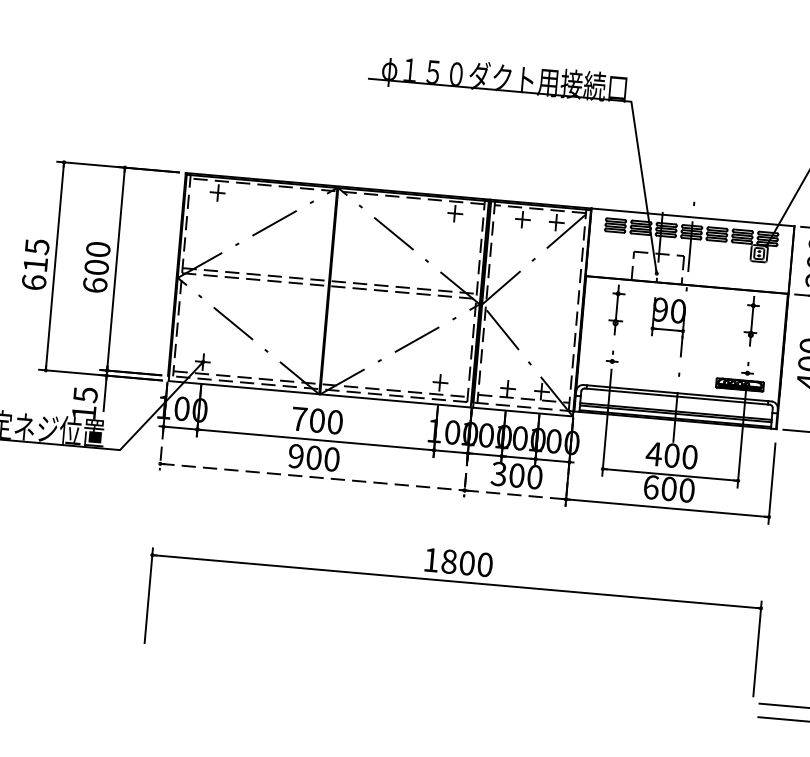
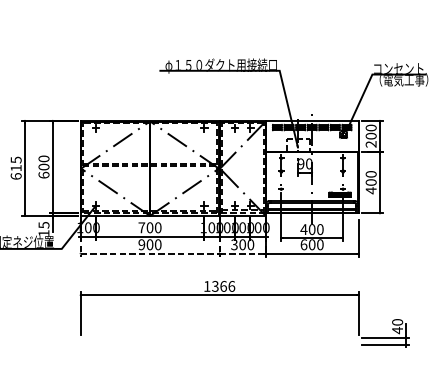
text: (466, 563) -> (223, 286), 1800 -> 1366

